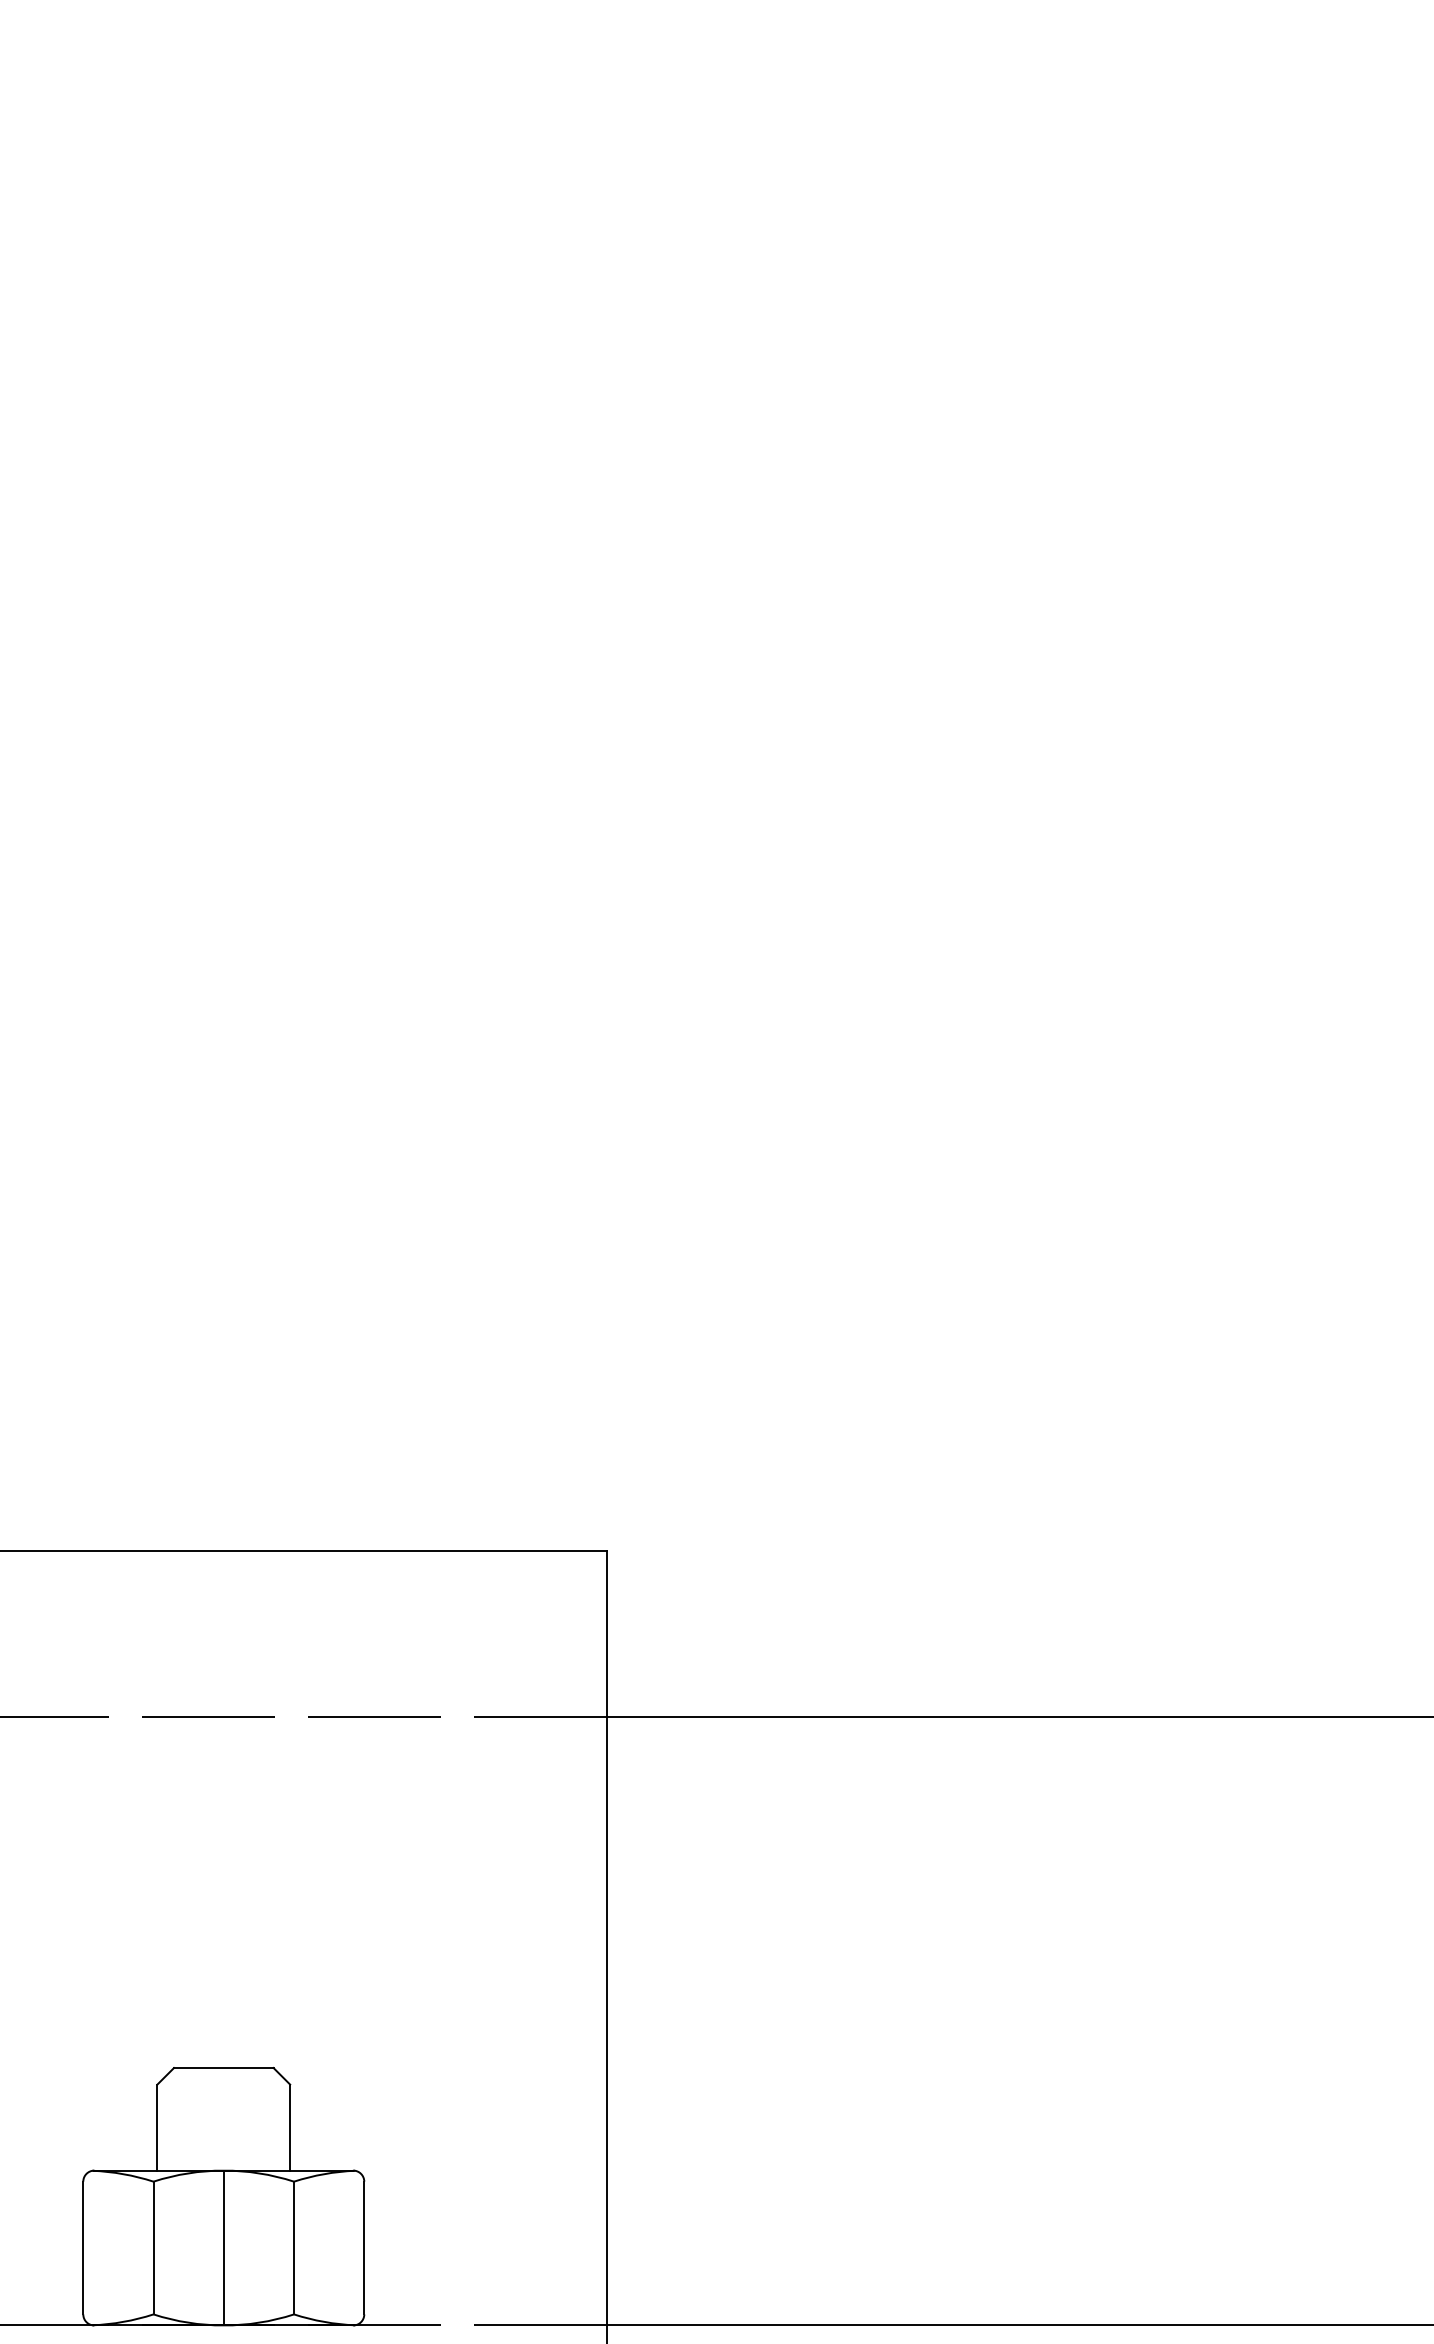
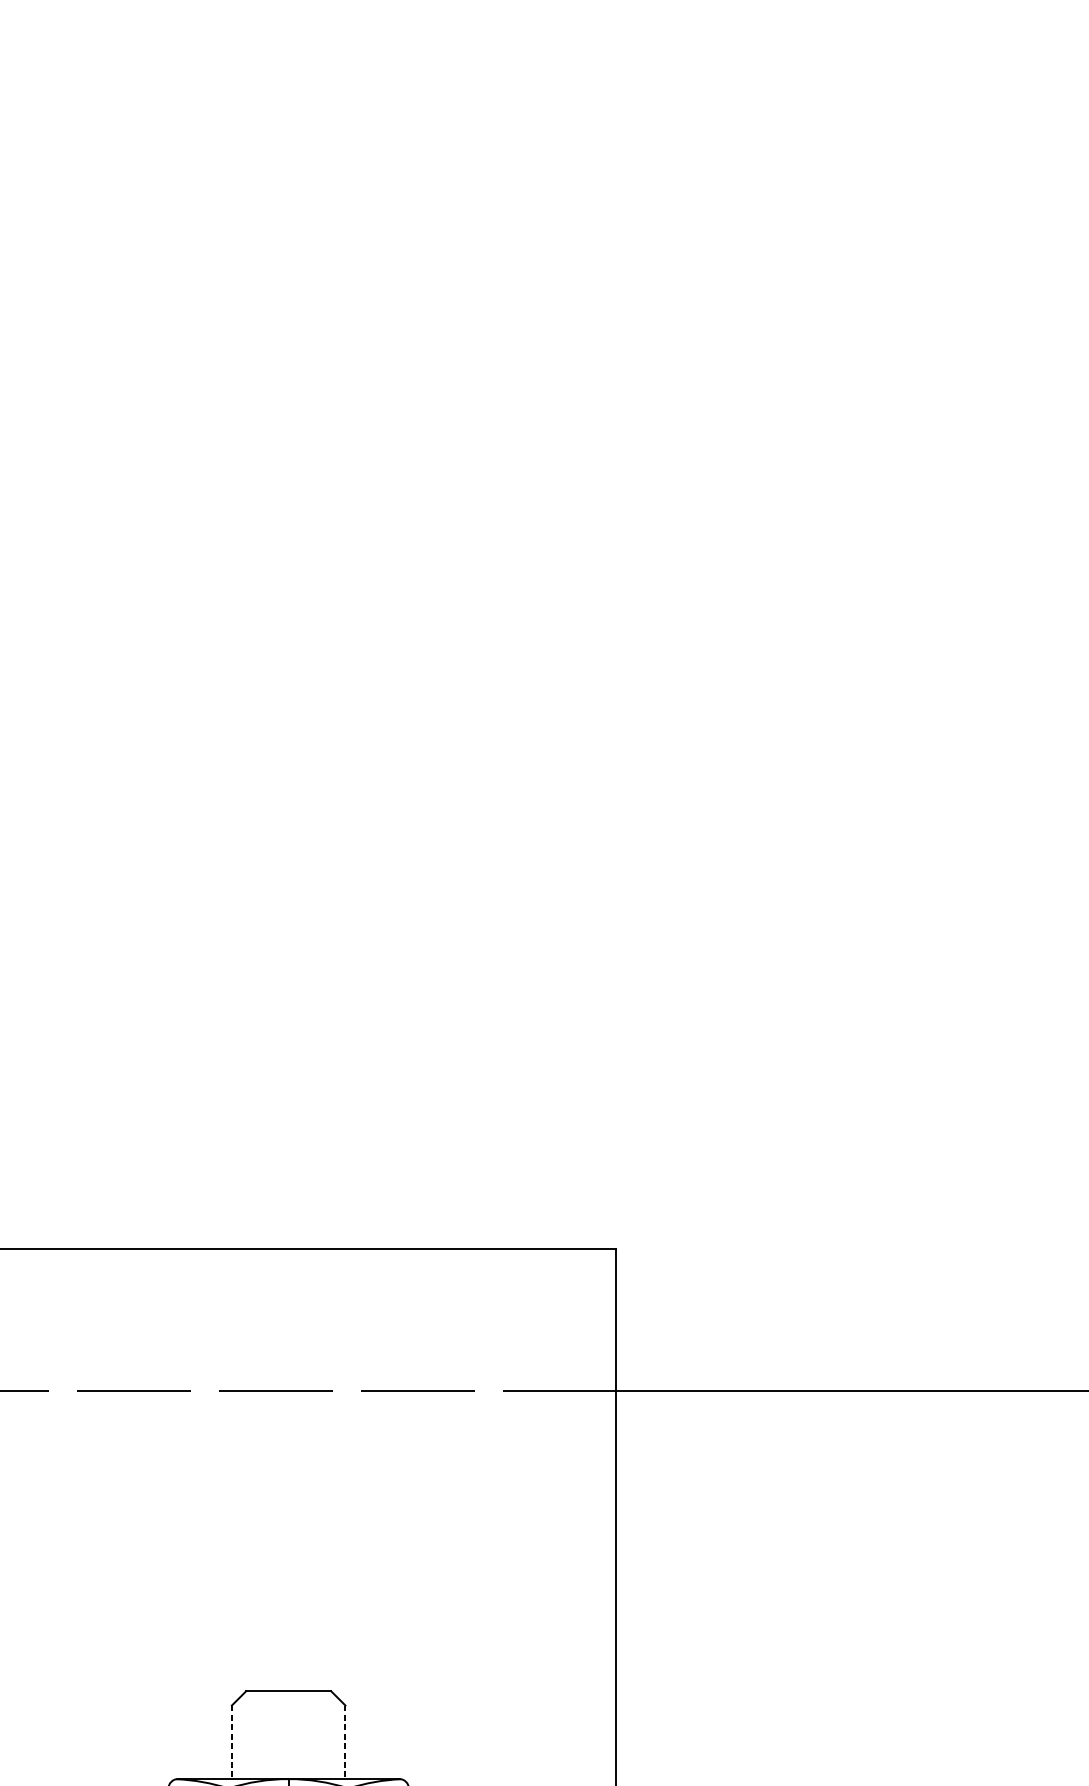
line: (157, 2128) -> (231, 1743), solid -> dashed
line: (290, 2128) -> (345, 1743), solid -> dashed

